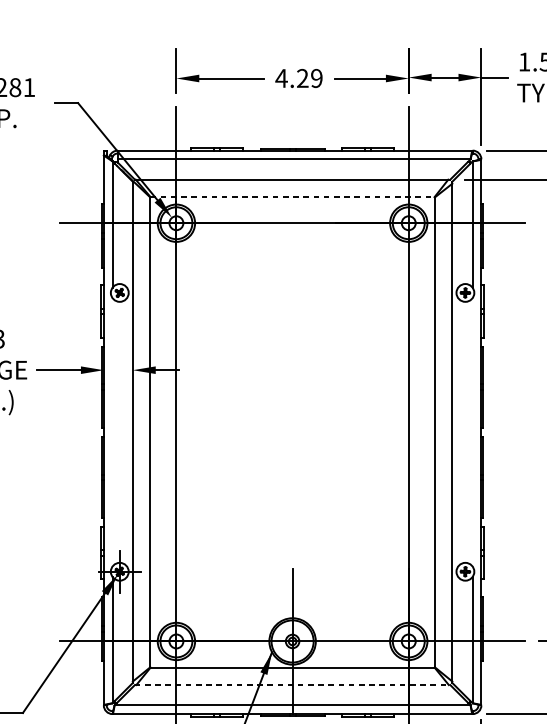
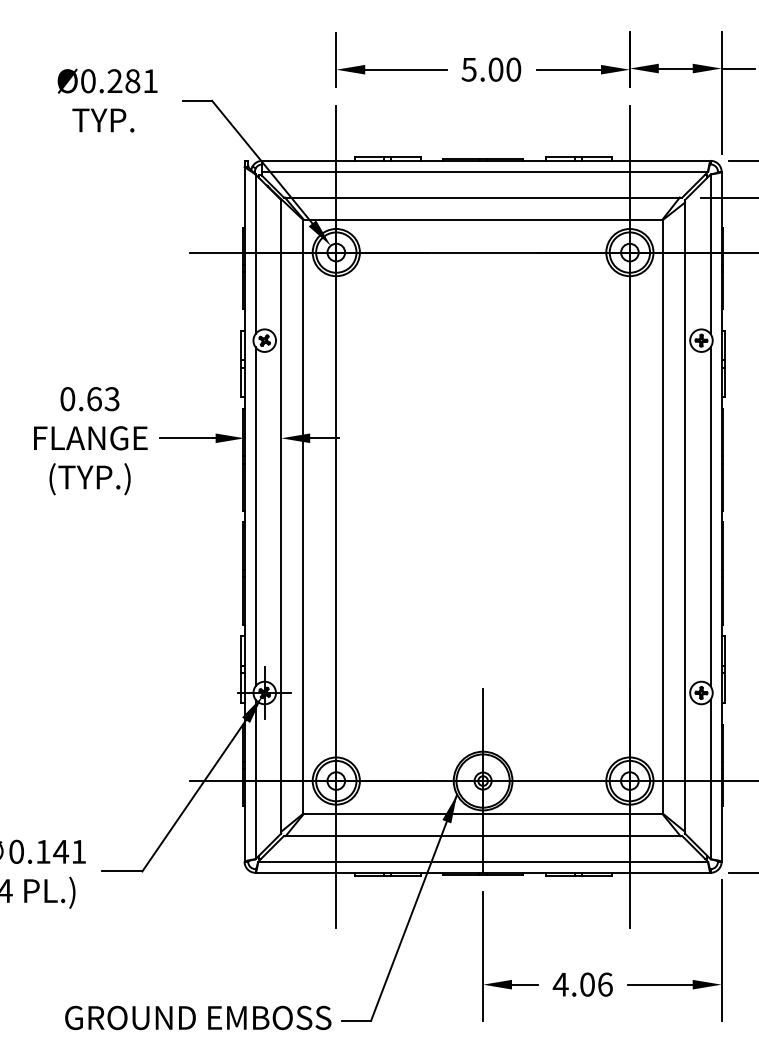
text: (299, 78) -> (491, 69), 4.29 -> 5.00
line: (292, 197) -> (483, 219), dashed -> solid
line: (112, 432) -> (255, 516), added
line: (472, 432) -> (710, 516), added
line: (292, 685) -> (483, 836), dashed -> solid

